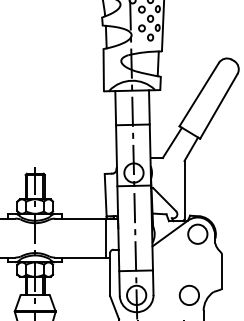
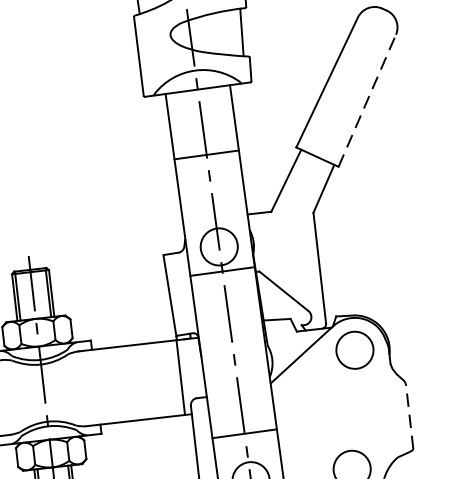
line: (219, 106) -> (368, 100), solid -> dashed
line: (222, 271) -> (410, 416), solid -> dashed

